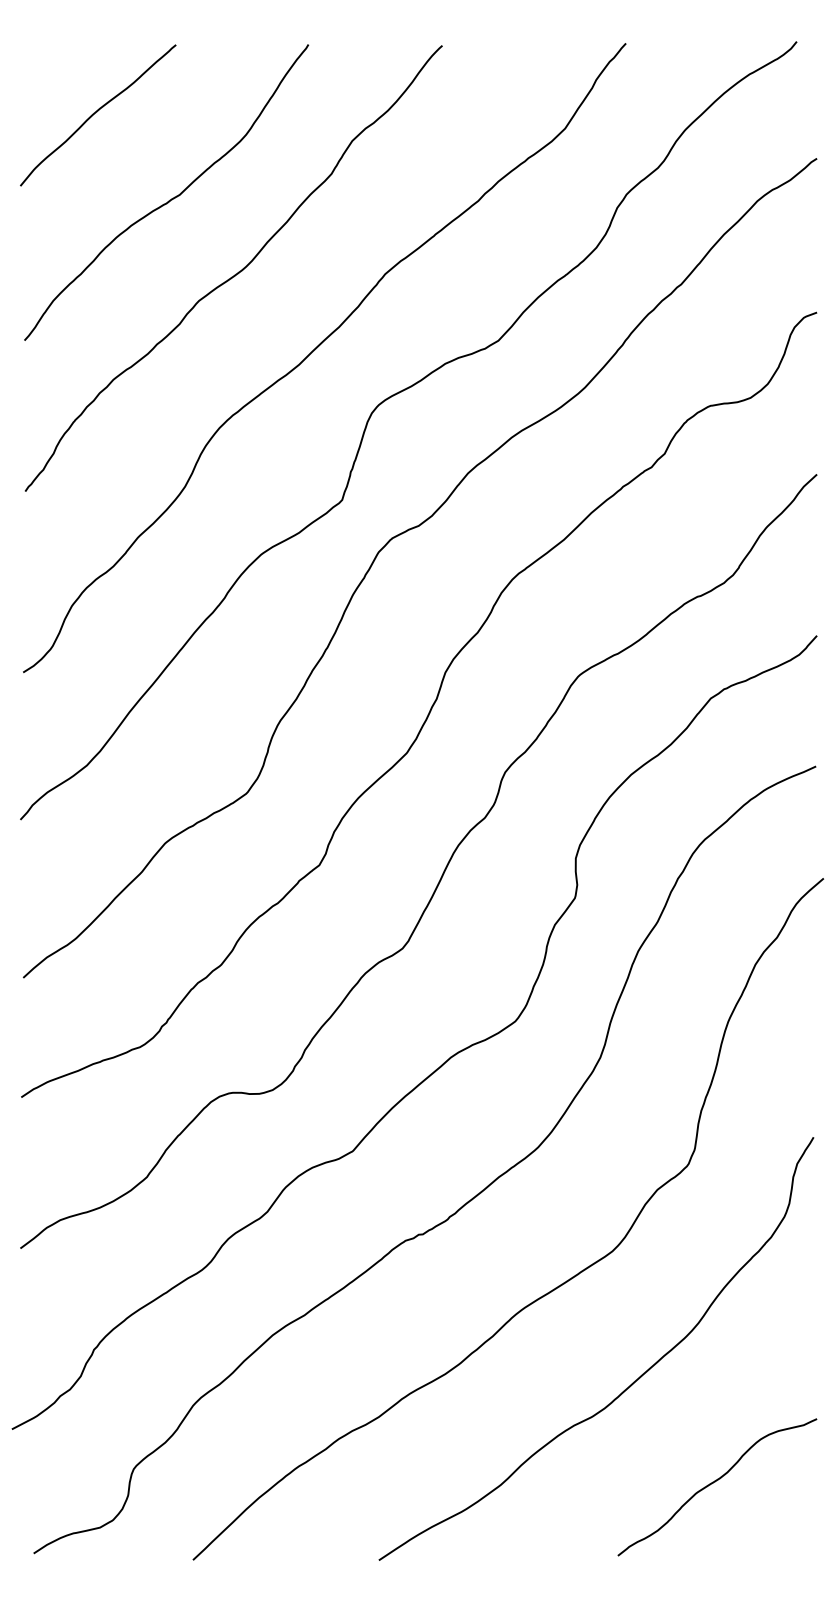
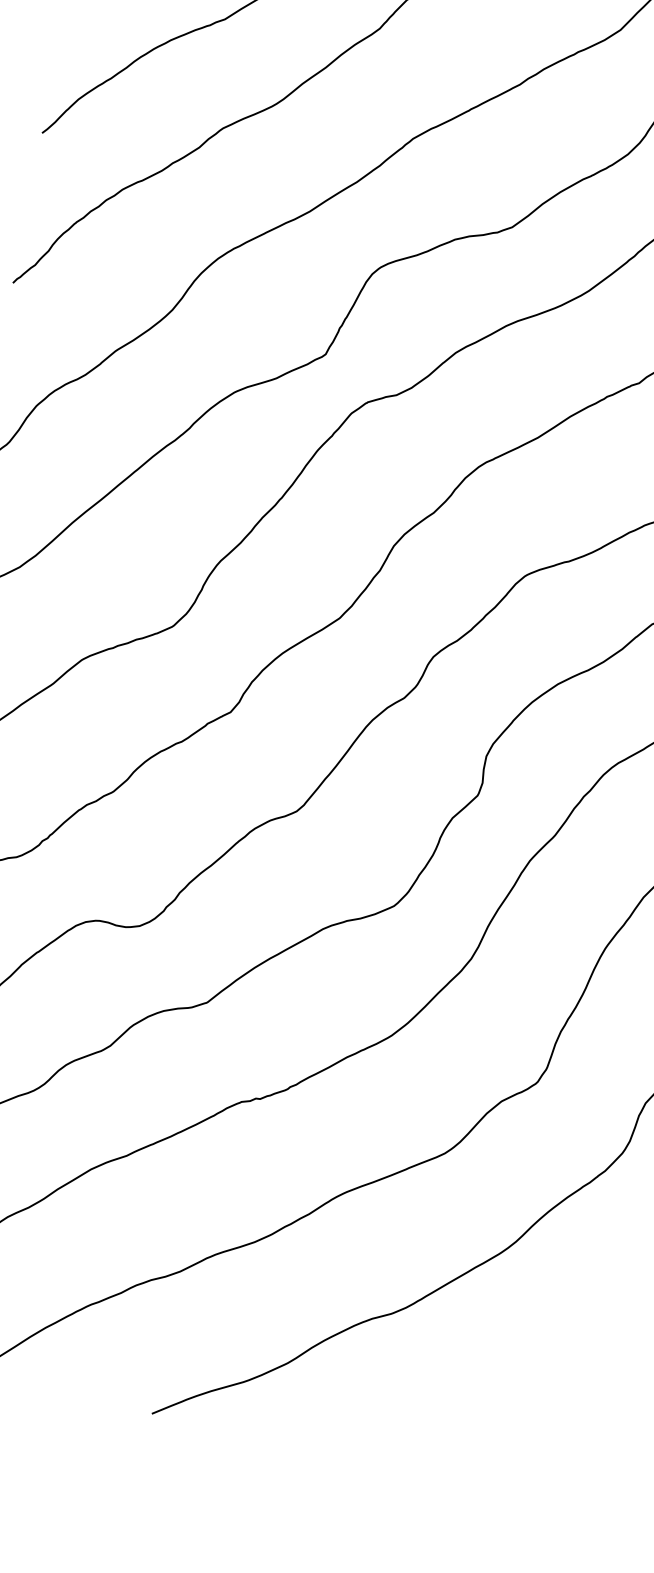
curve: (715, 1482) -> (501, 1403), removed

